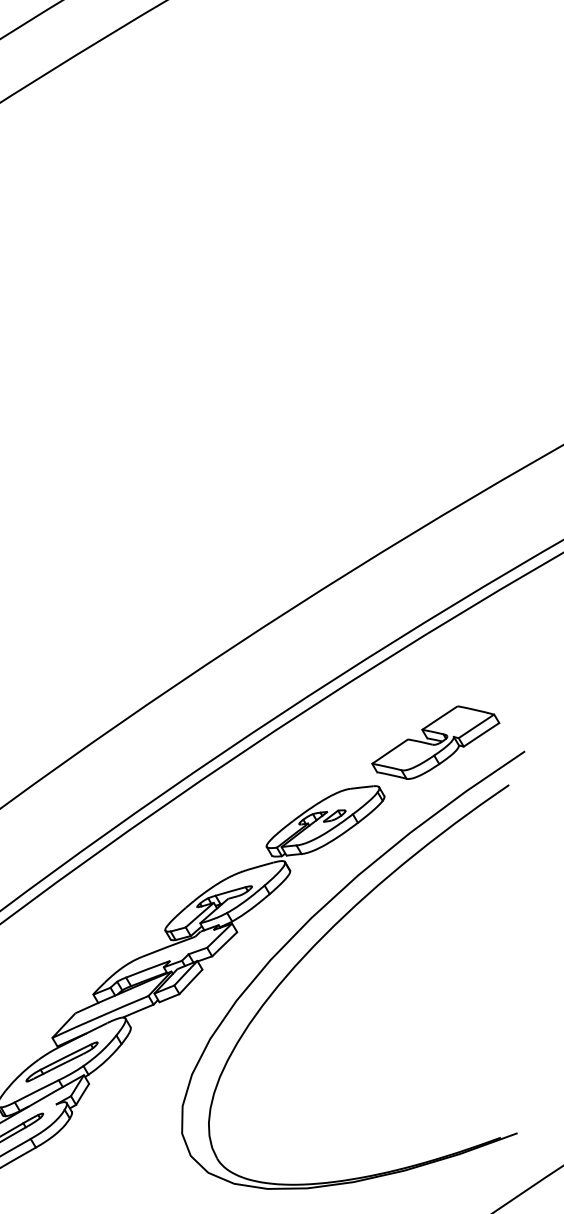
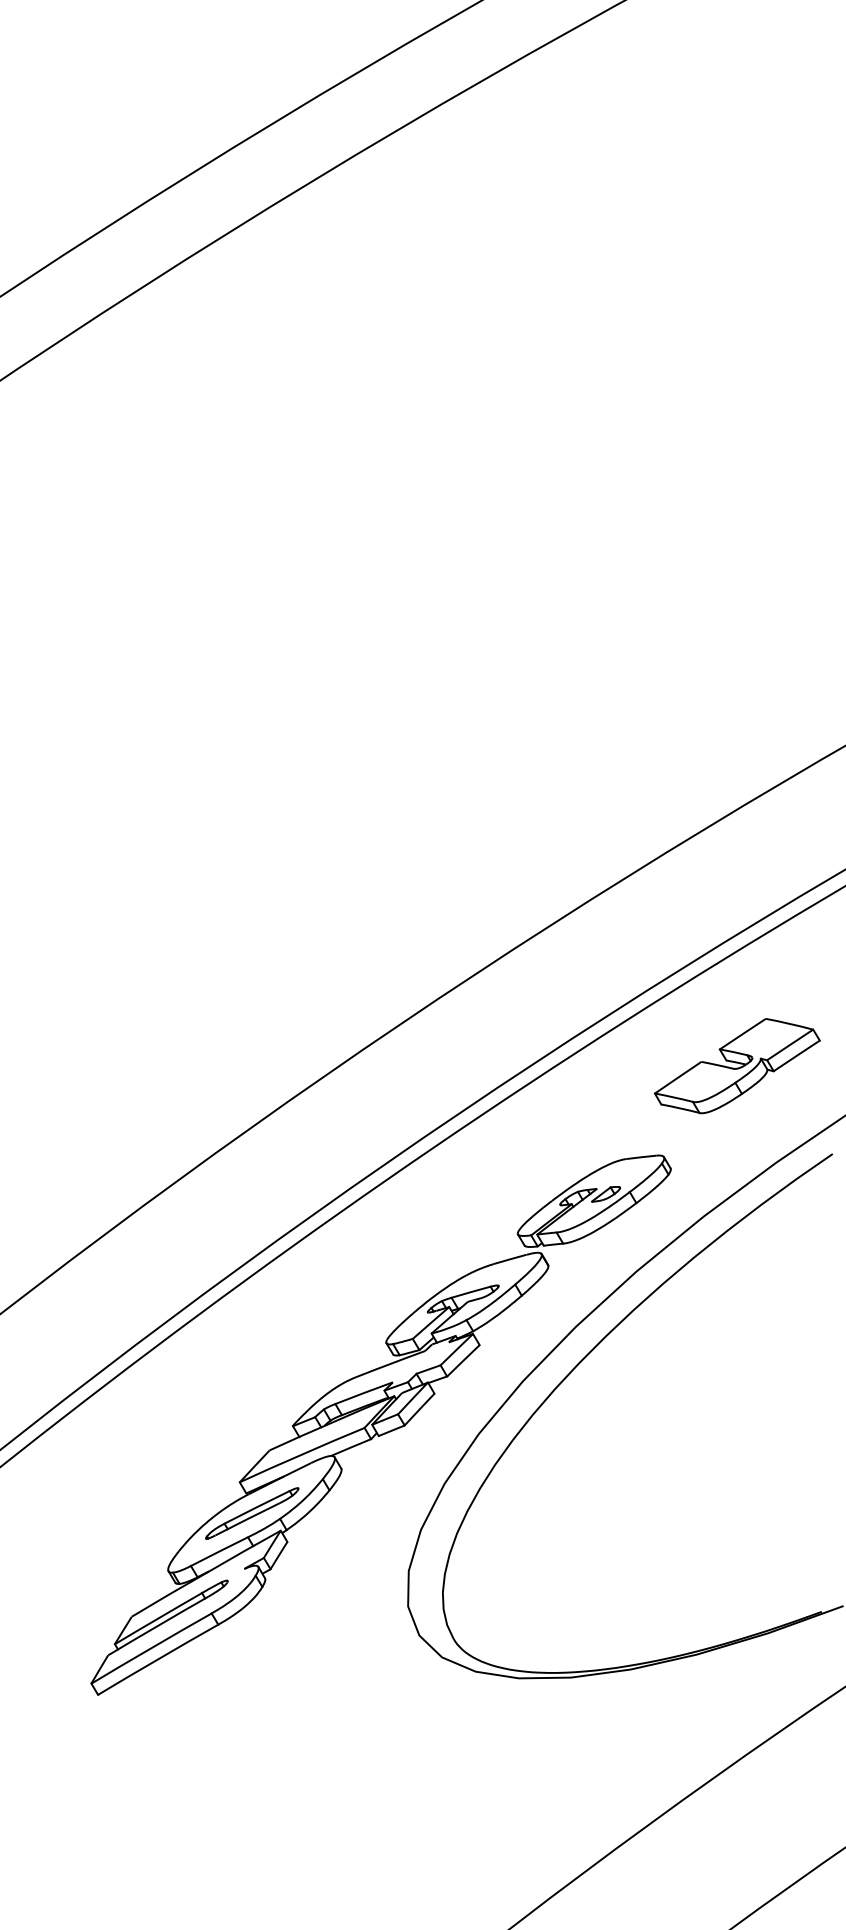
part: (435, 742) -> (736, 1066), moved

